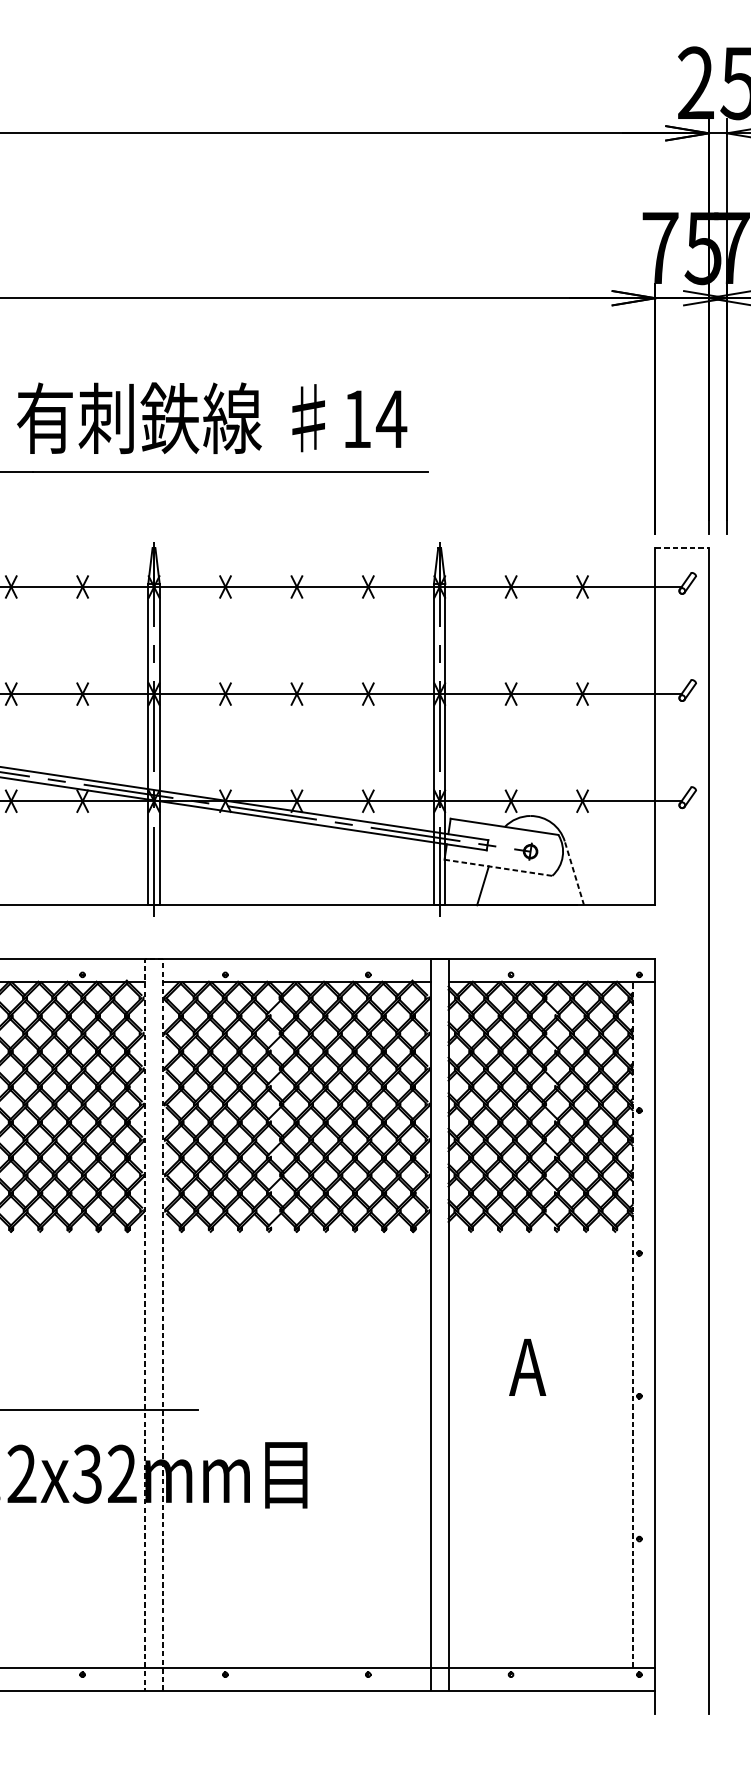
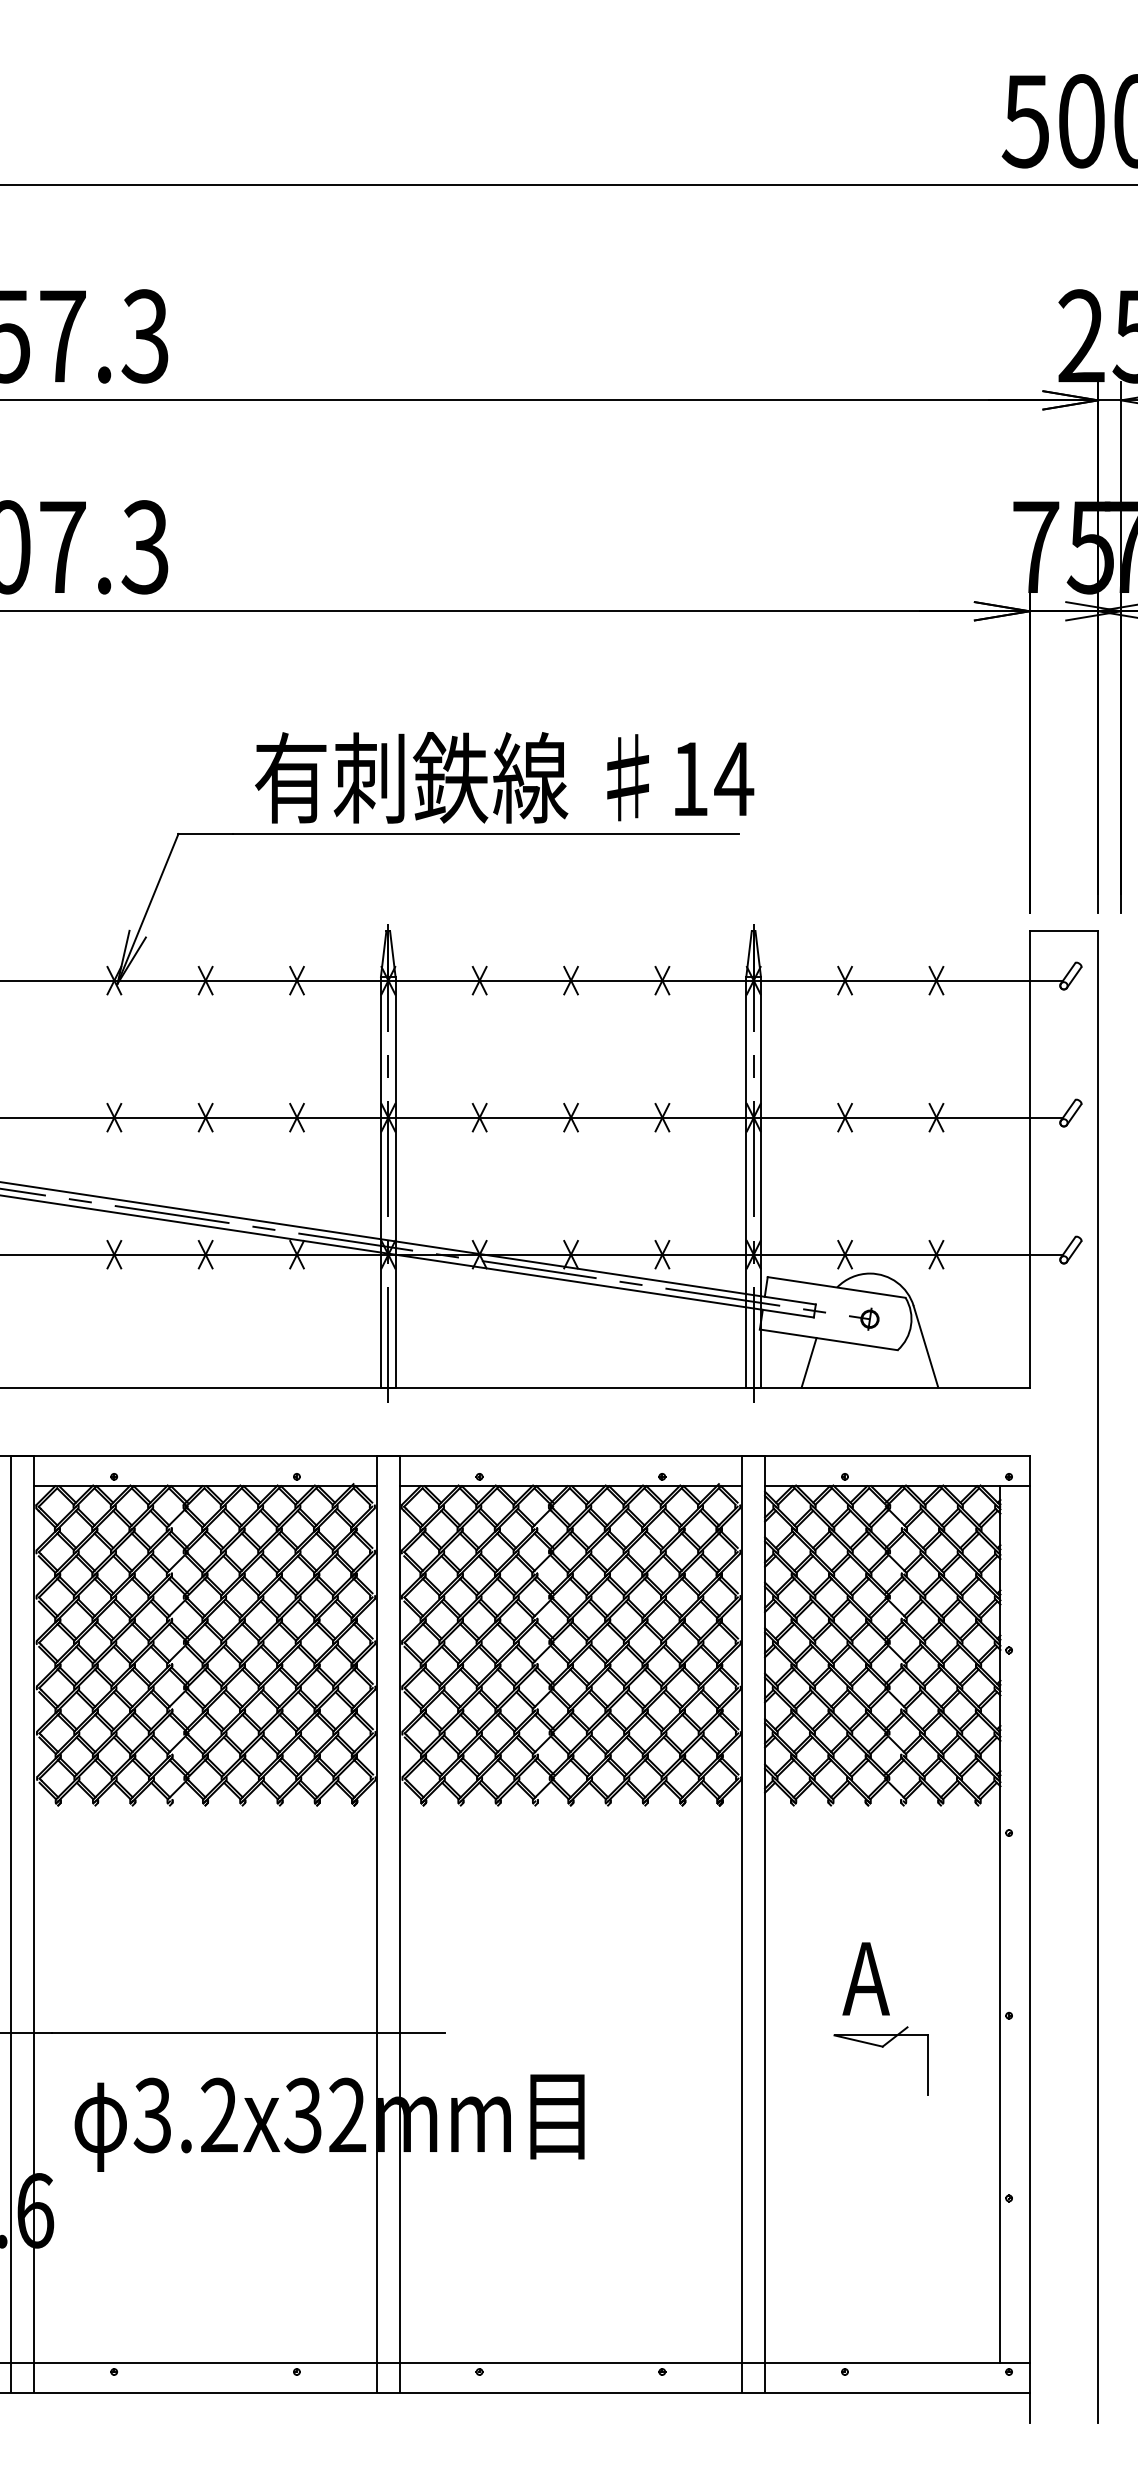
text: (212, 418) -> (504, 777), moved
line: (682, 548) -> (1064, 931), dashed -> solid
line: (498, 867) -> (828, 1339), dashed -> solid
line: (574, 873) -> (926, 1346), dashed -> solid
line: (153, 959) -> (387, 1456), dashed -> solid
line: (632, 1324) -> (1000, 1924), dashed -> solid
part: (538, 1421) -> (880, 2047), added

